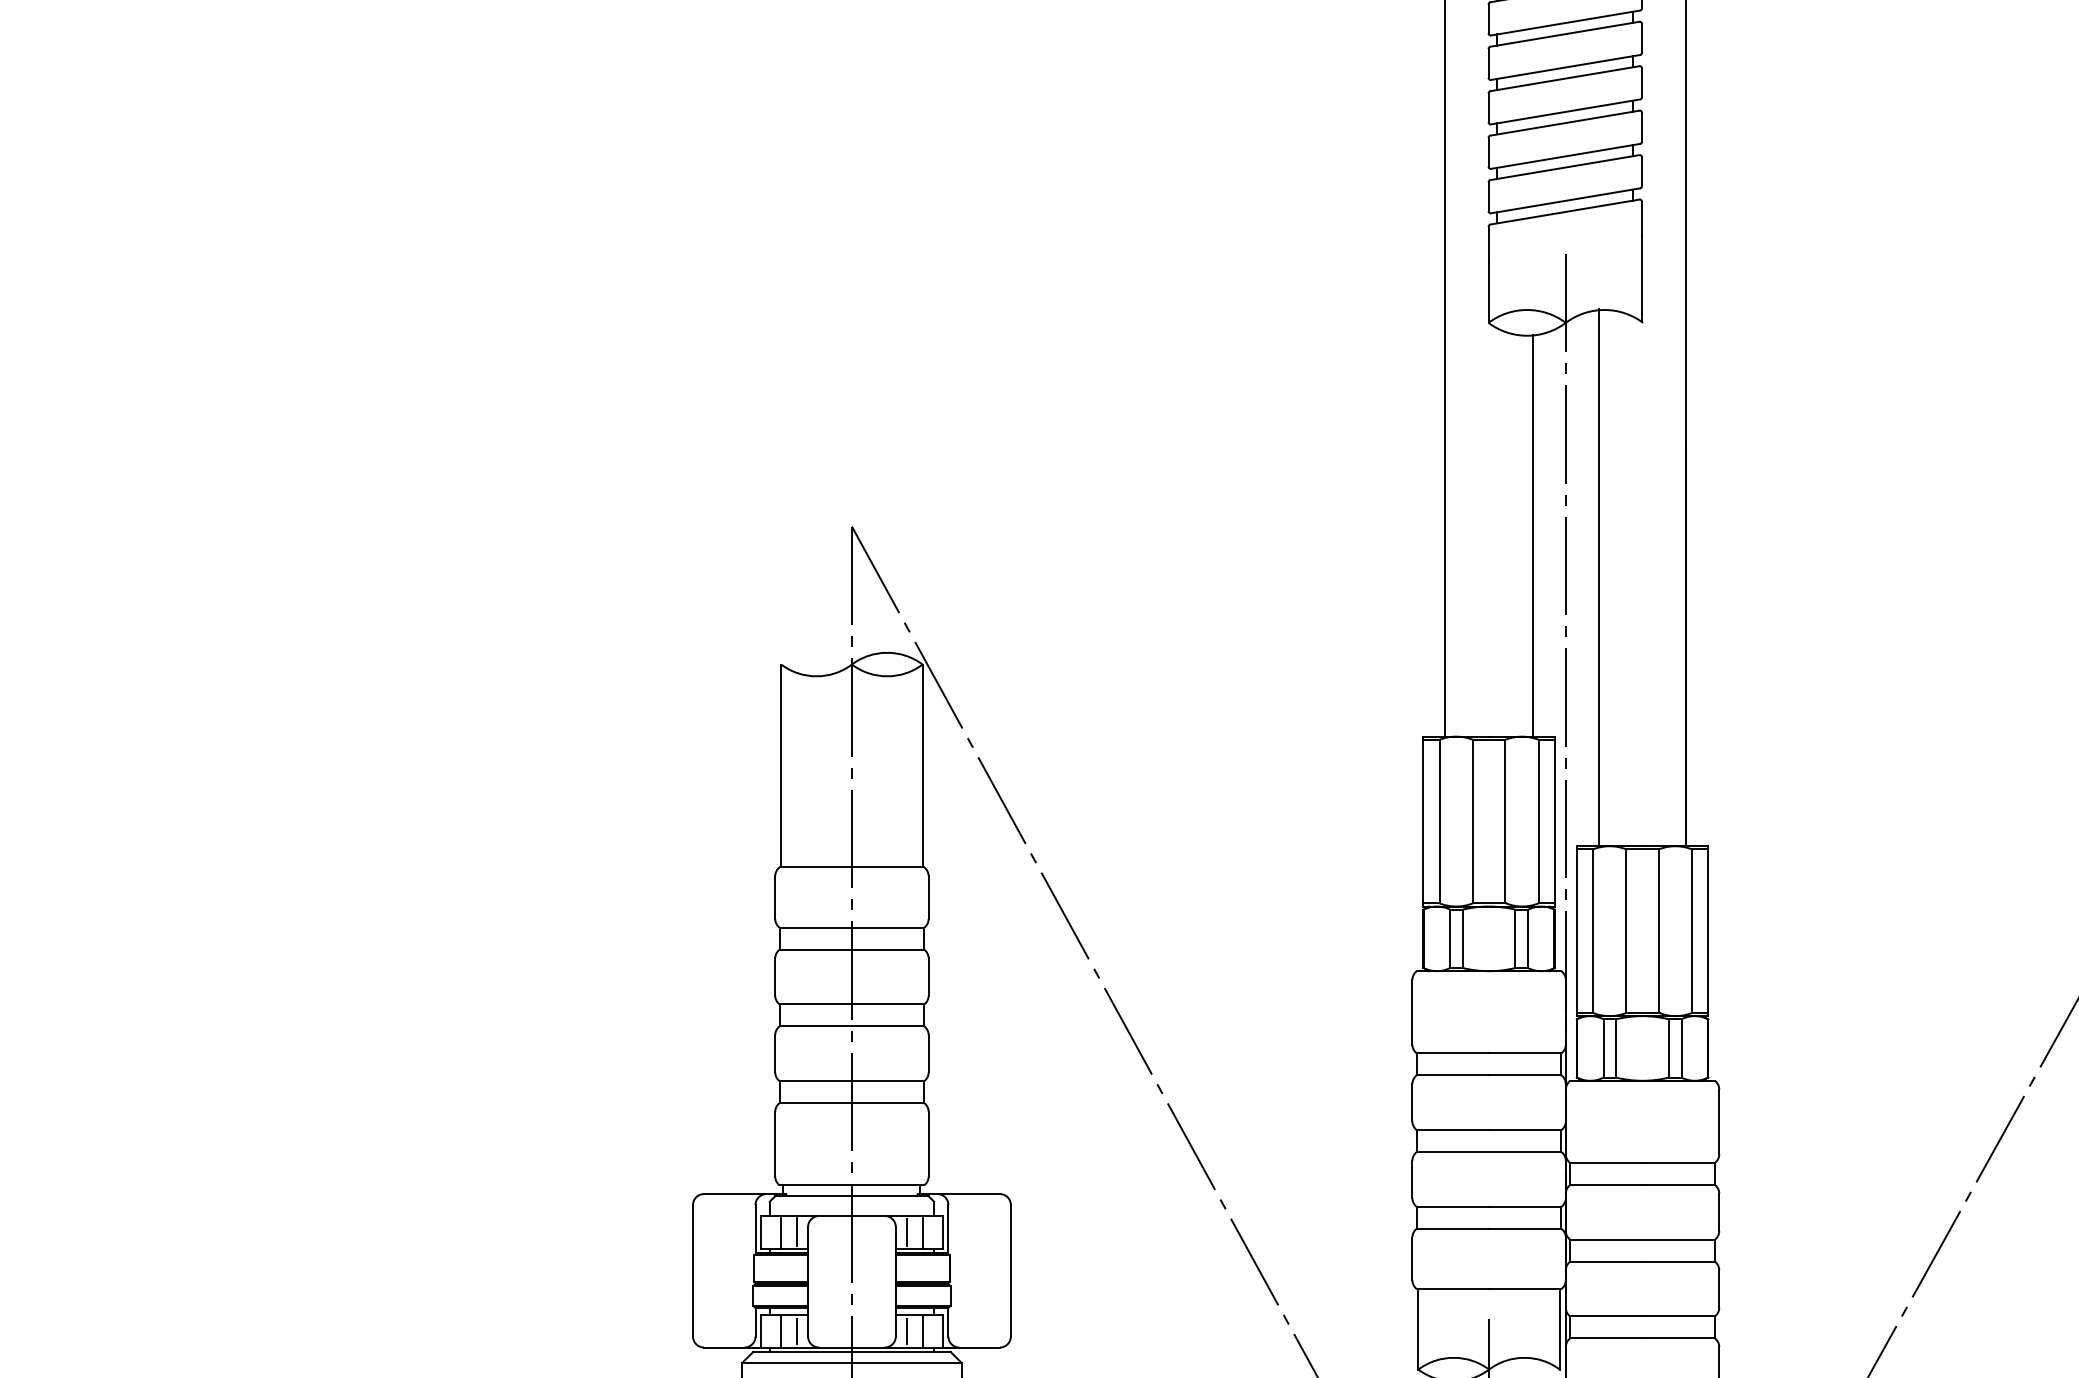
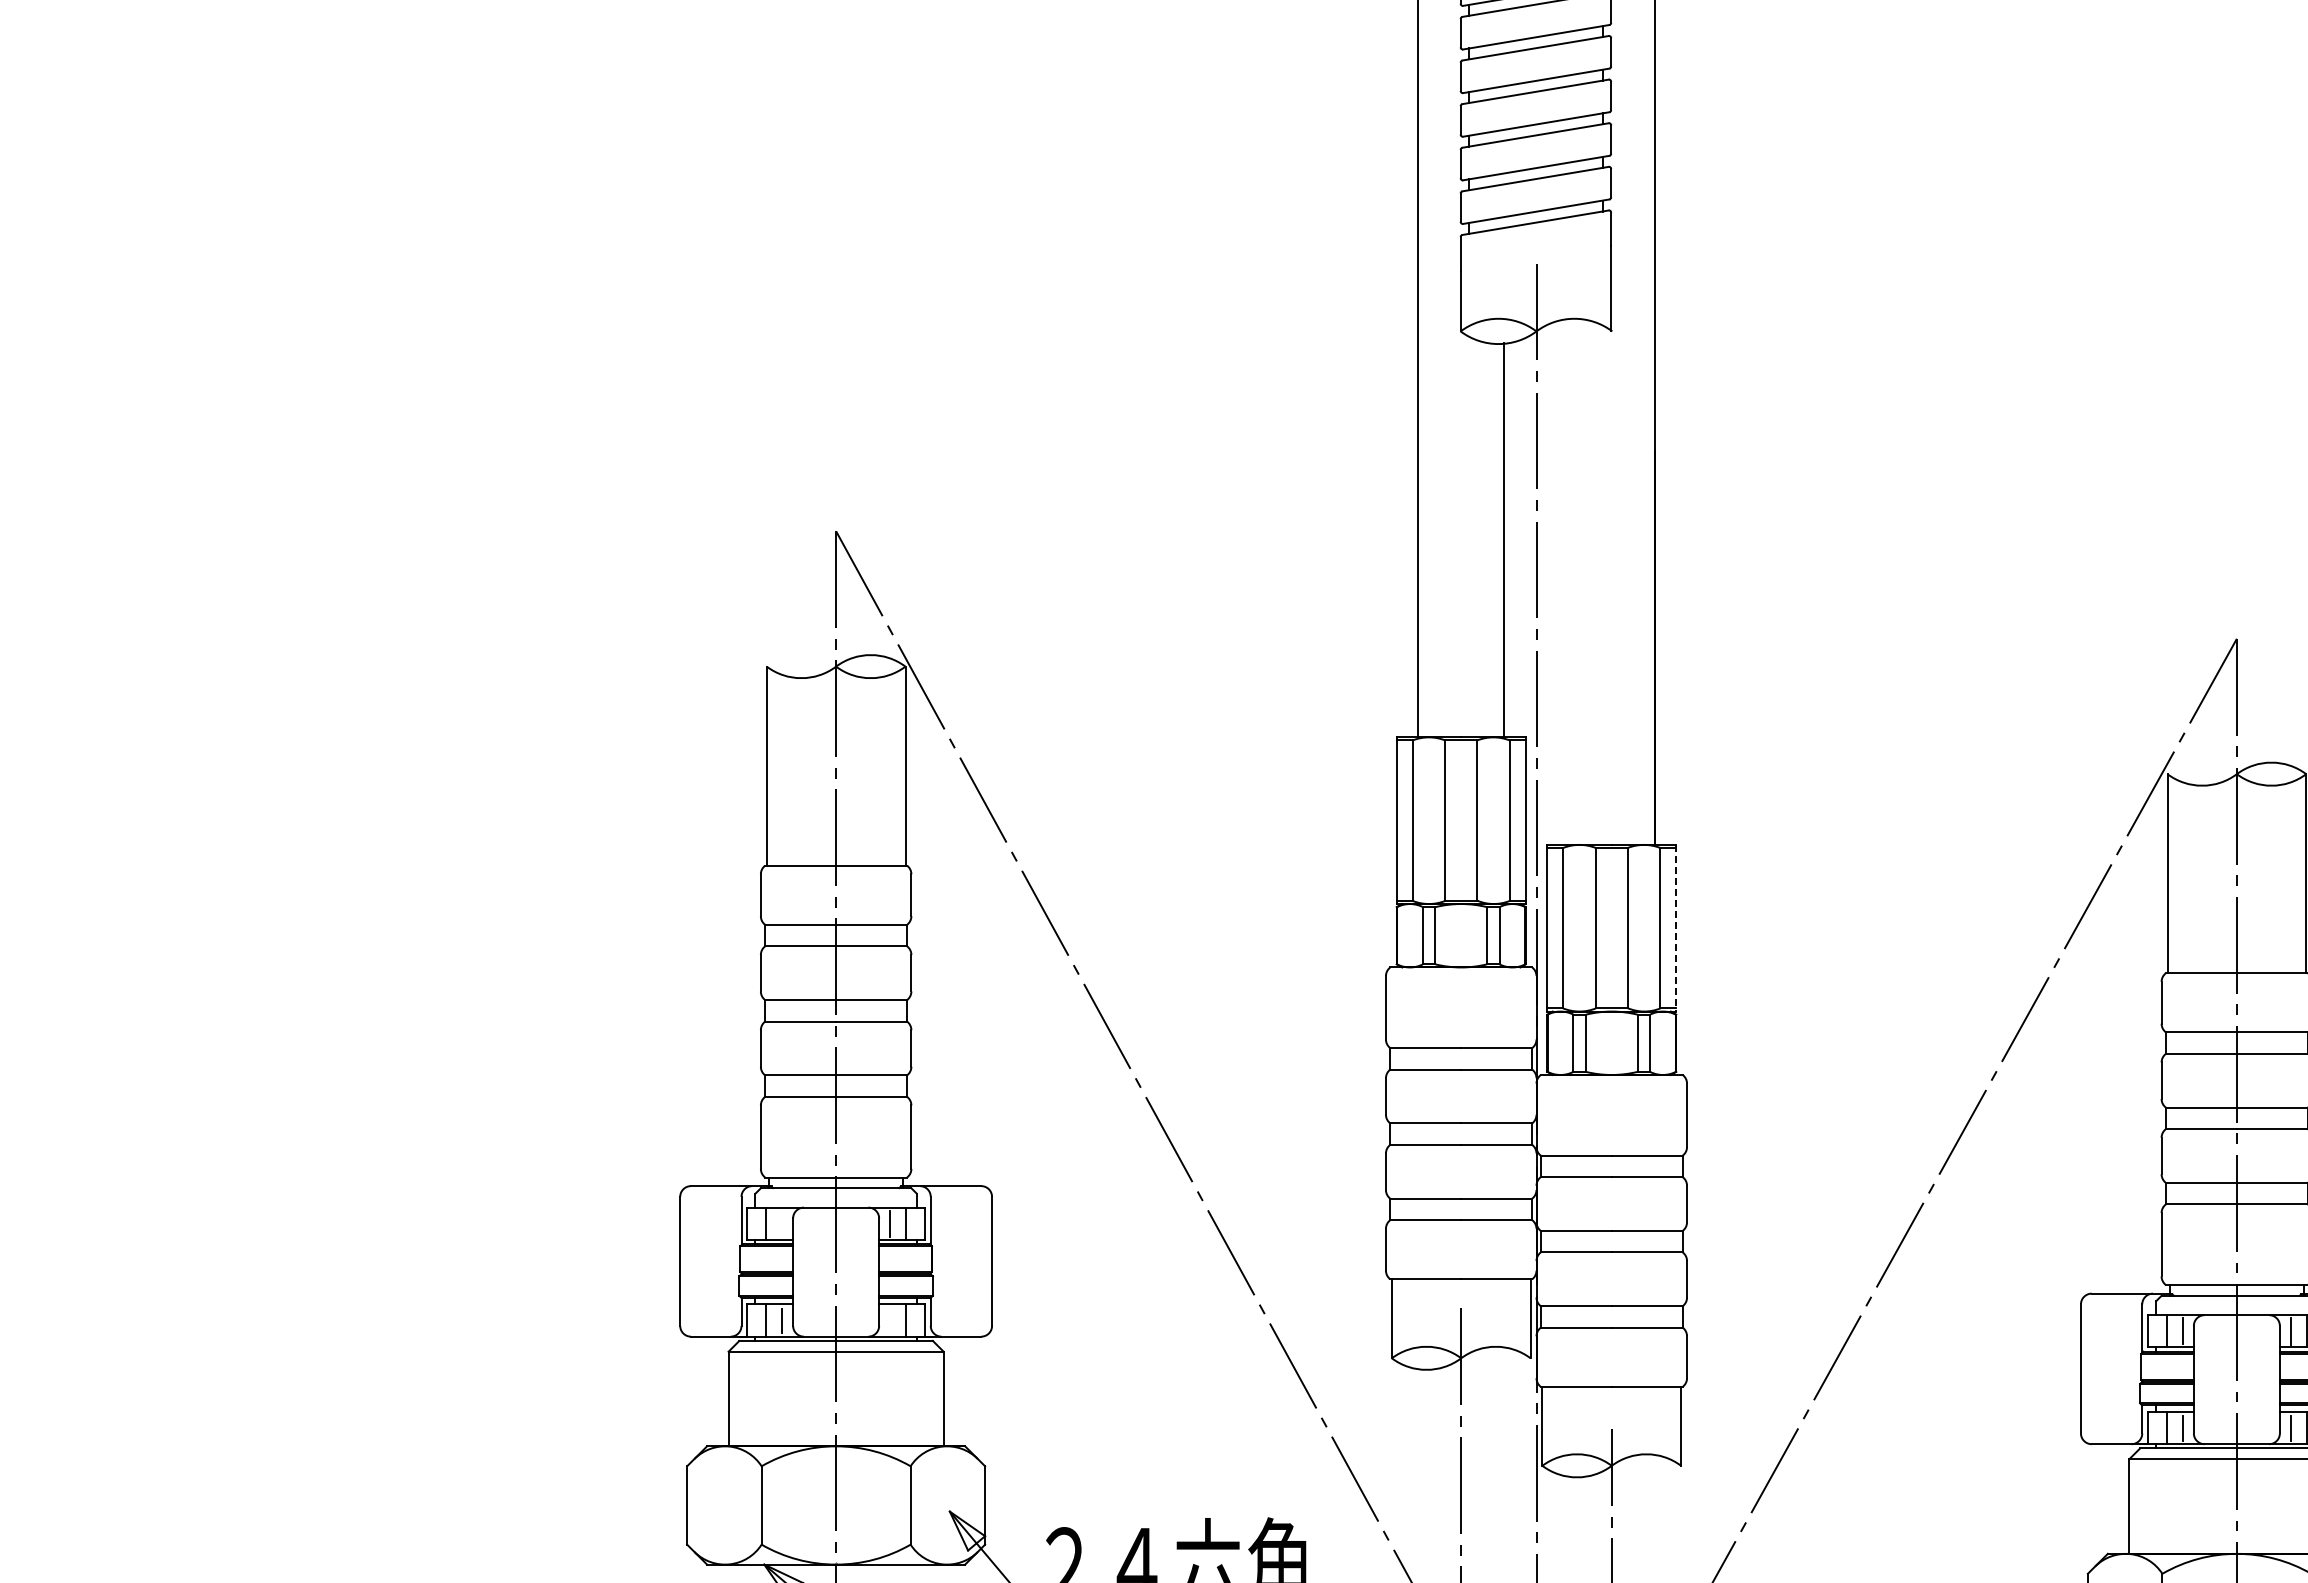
line: (1598, 577) -> (1568, 581), removed
line: (1708, 931) -> (1676, 928), solid -> dashed
line: (797, 1232) -> (782, 1223), removed
line: (906, 1331) -> (889, 1320), removed

